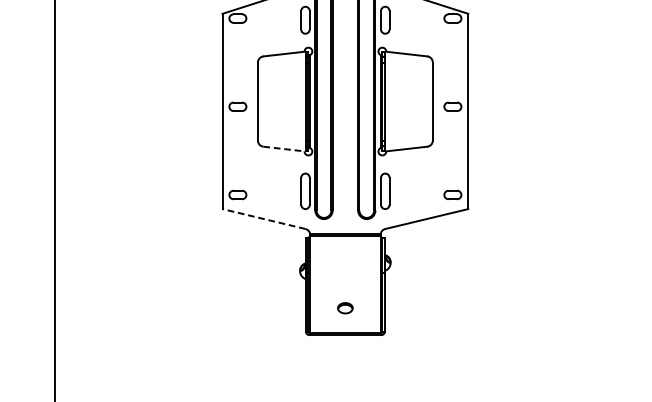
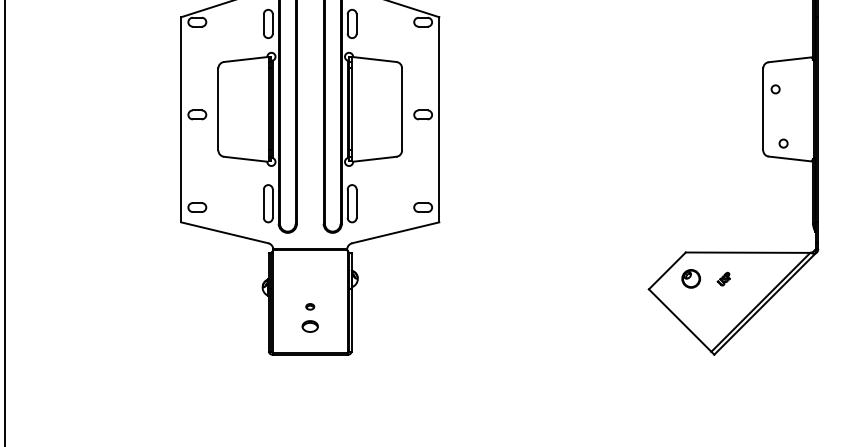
line: (283, 149) -> (245, 159), dashed -> solid
line: (263, 218) -> (224, 232), dashed -> solid
part: (345, 289) -> (310, 306), added

